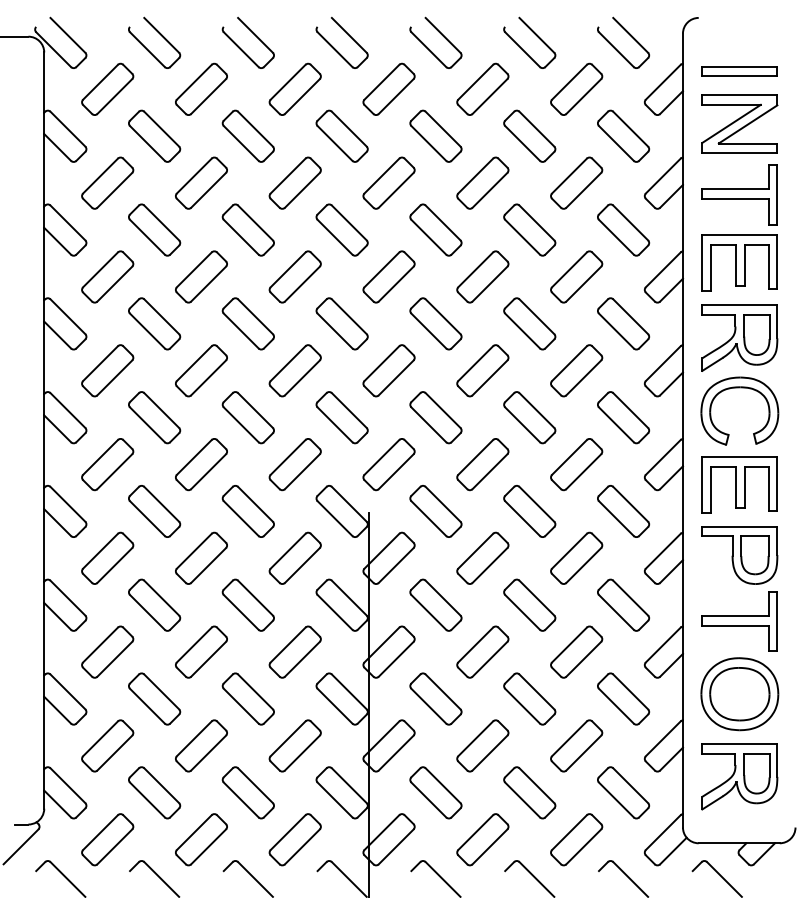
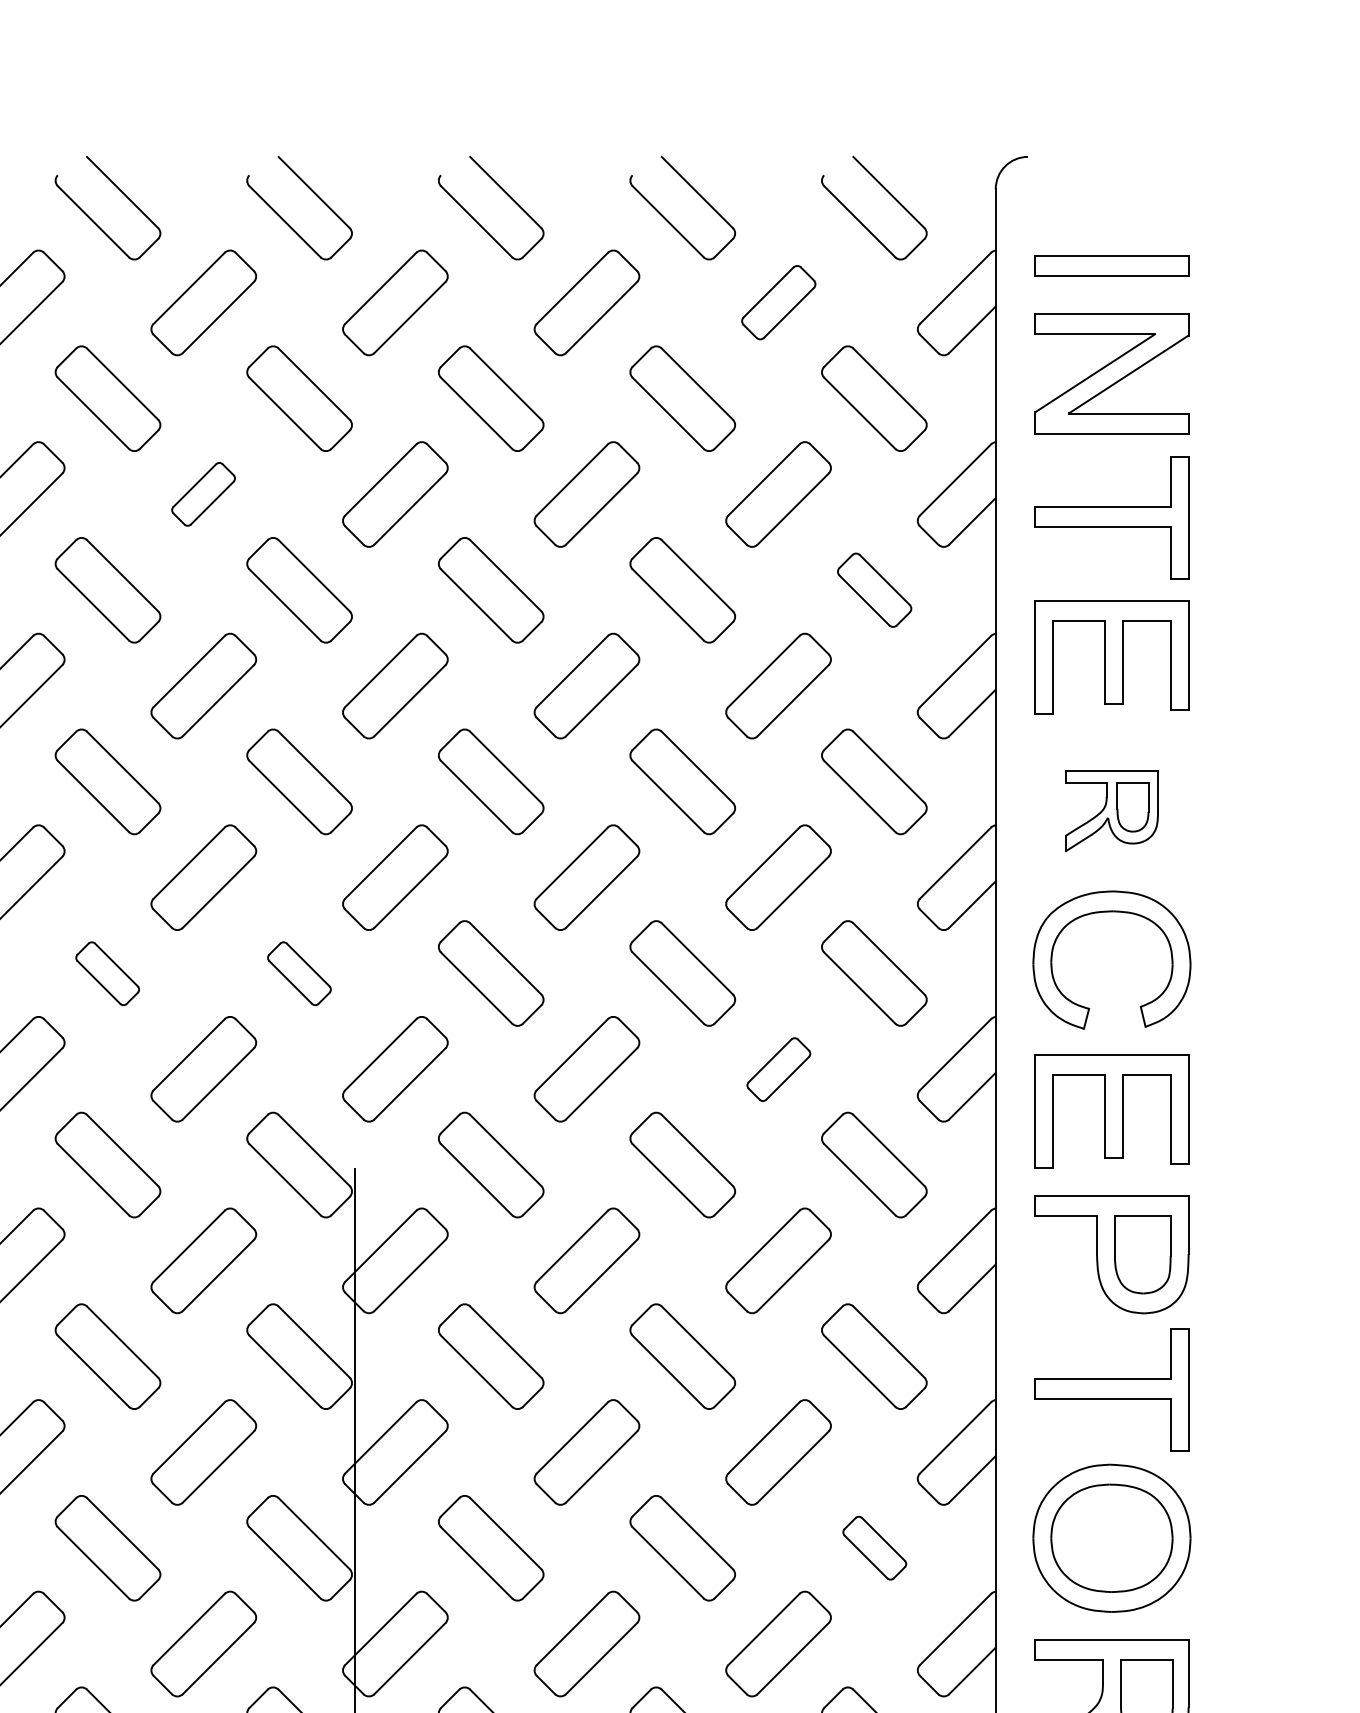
part: (576, 88) -> (778, 301), size x0.7
part: (294, 182) -> (202, 493), size x0.6
part: (623, 229) -> (874, 589), size x0.7
part: (739, 337) -> (1111, 809), size x0.6
part: (247, 417) -> (106, 973), size x0.6
part: (341, 417) -> (298, 973), size x0.6
part: (576, 464) -> (778, 1069), size x0.6
part: (623, 698) -> (874, 1547), size x0.6

